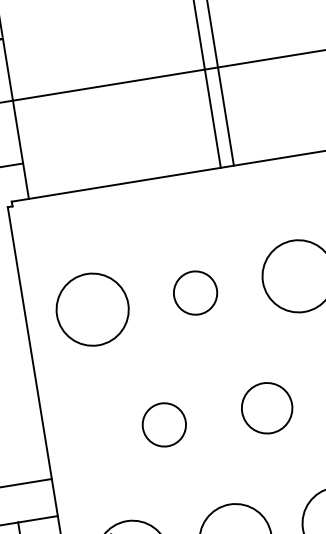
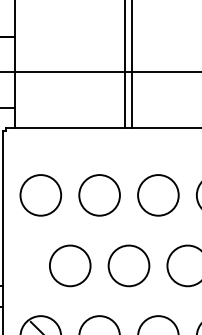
circle: (195, 293) -> (99, 195), size x1.67
circle: (266, 407) -> (128, 265), size x1.43
circle: (164, 424) -> (70, 265), size x1.67

